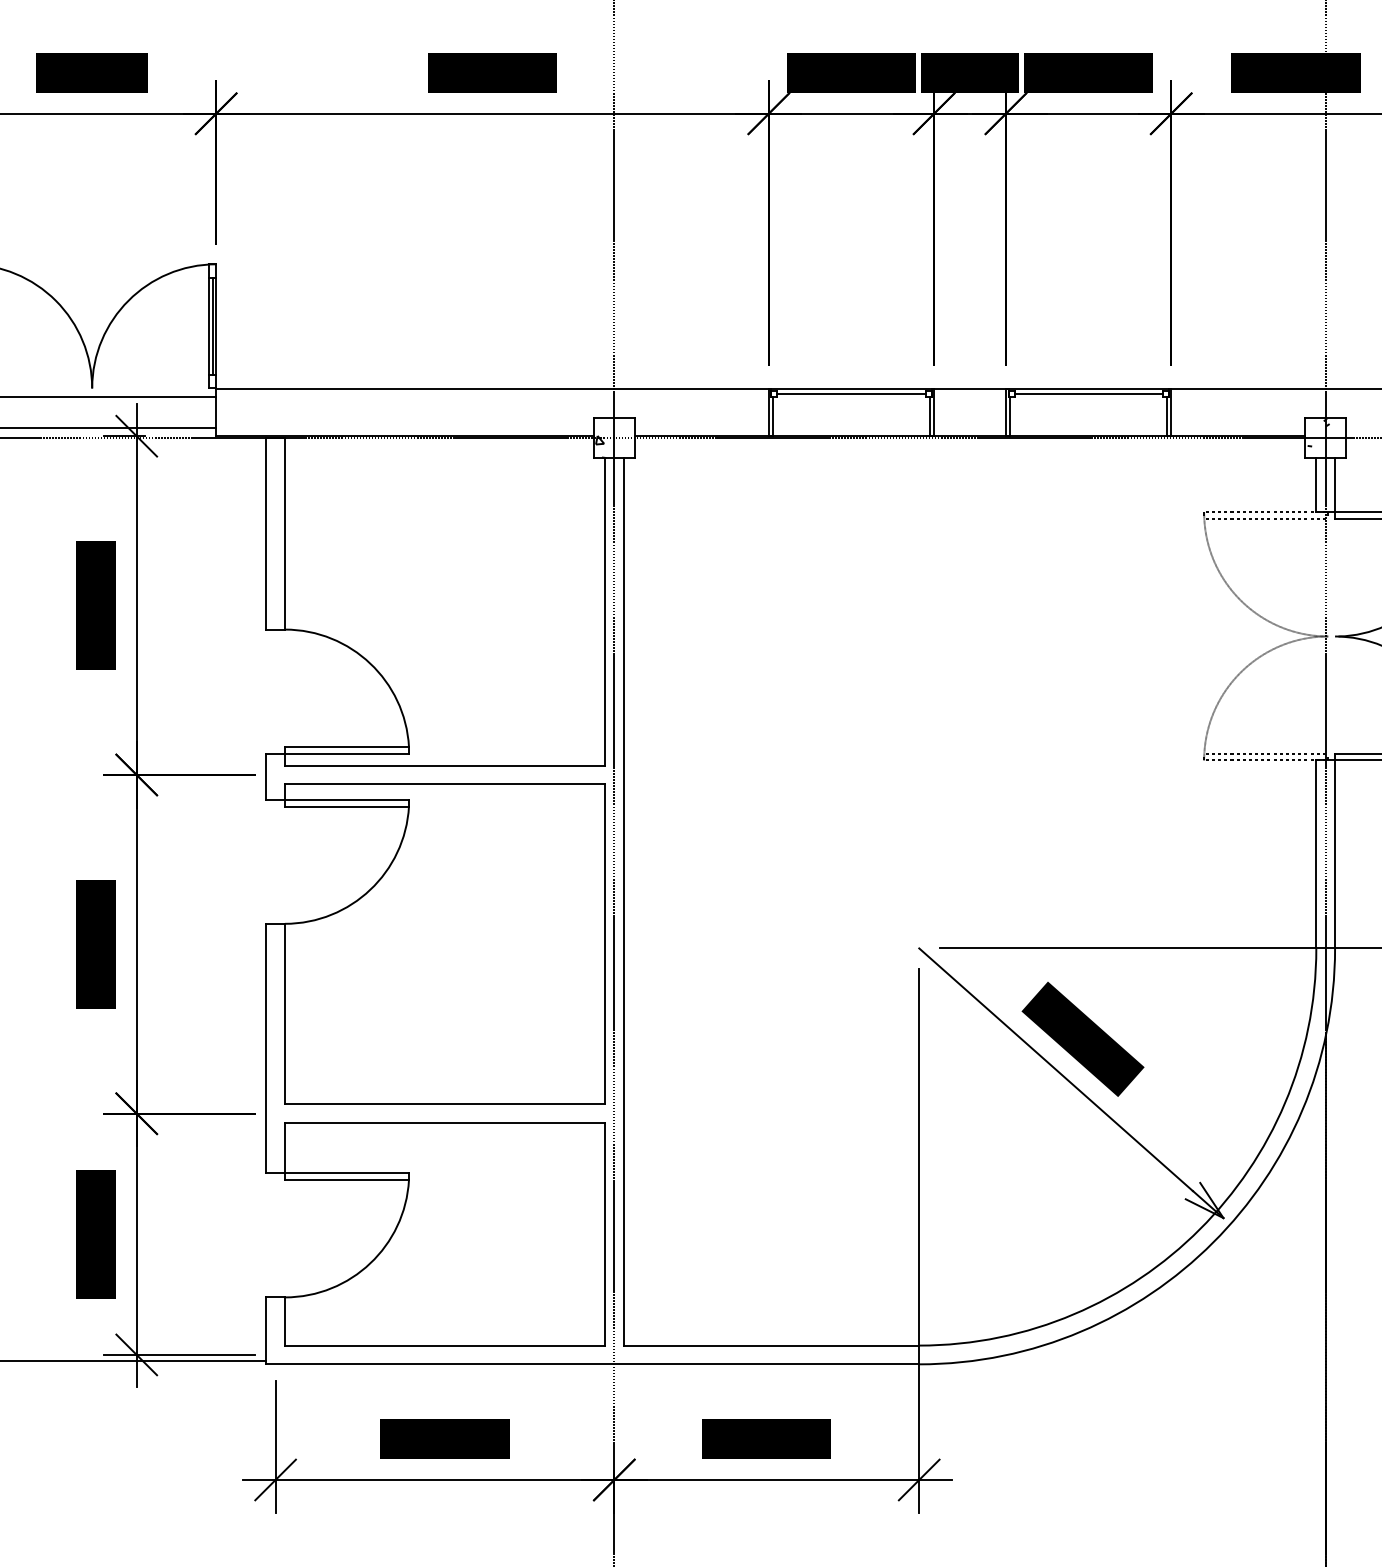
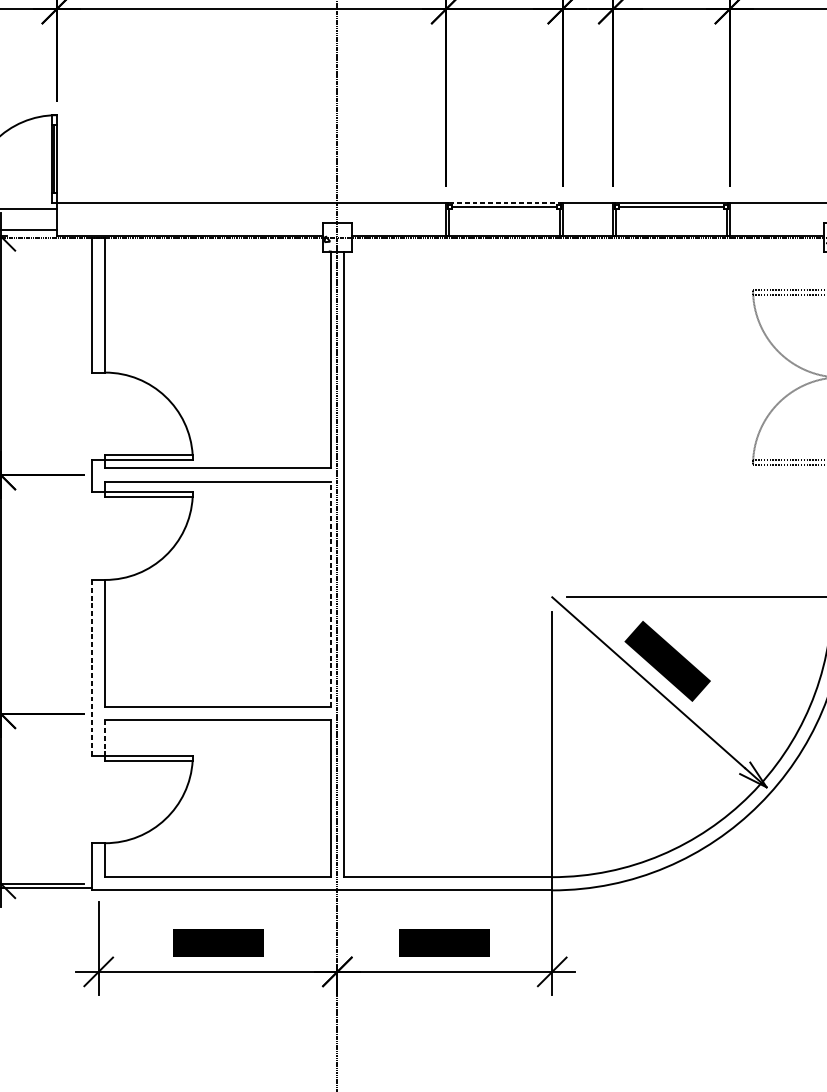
line: (851, 388) -> (504, 202), solid -> dashed
line: (604, 944) -> (330, 594), solid -> dashed
line: (266, 1048) -> (92, 667), solid -> dashed
line: (284, 1148) -> (104, 738), solid -> dashed

